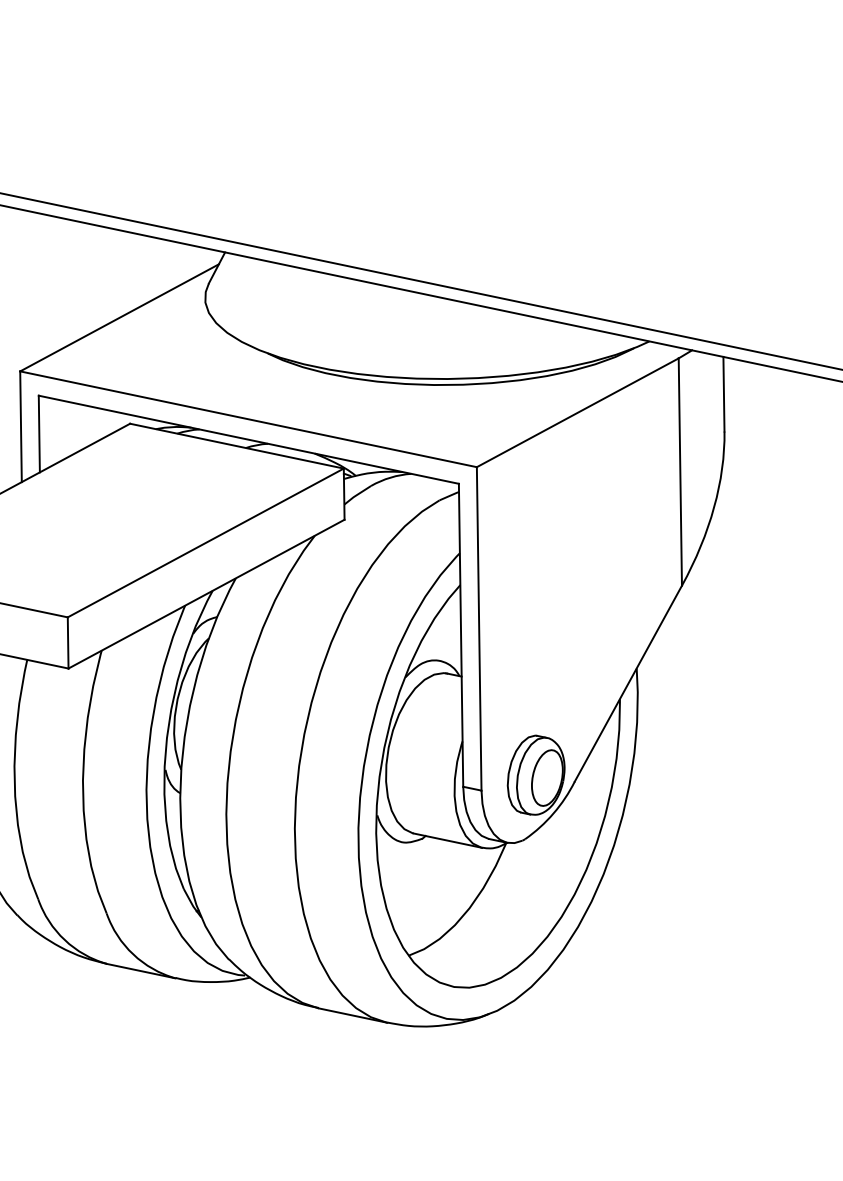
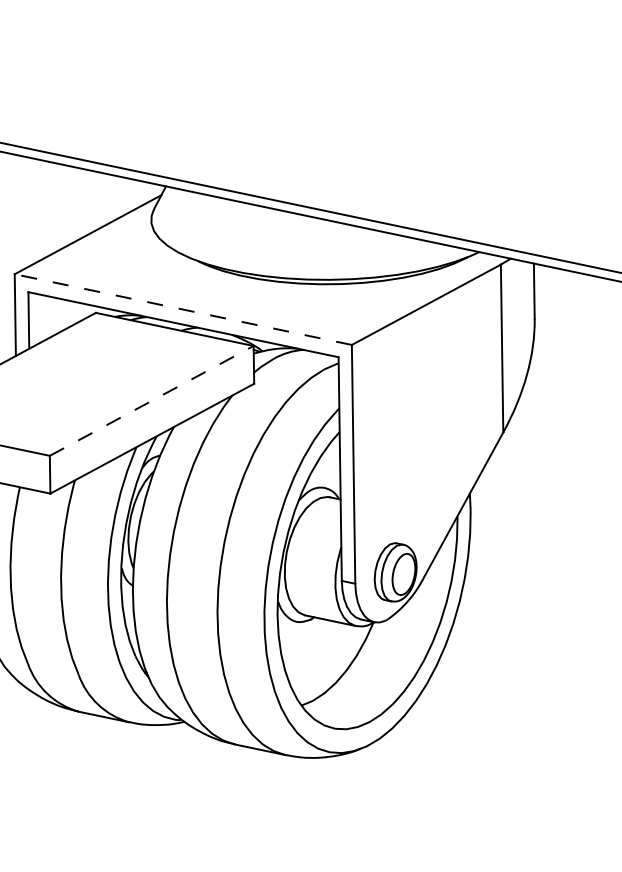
line: (248, 419) -> (183, 309), solid -> dashed
line: (205, 542) -> (151, 400), solid -> dashed

